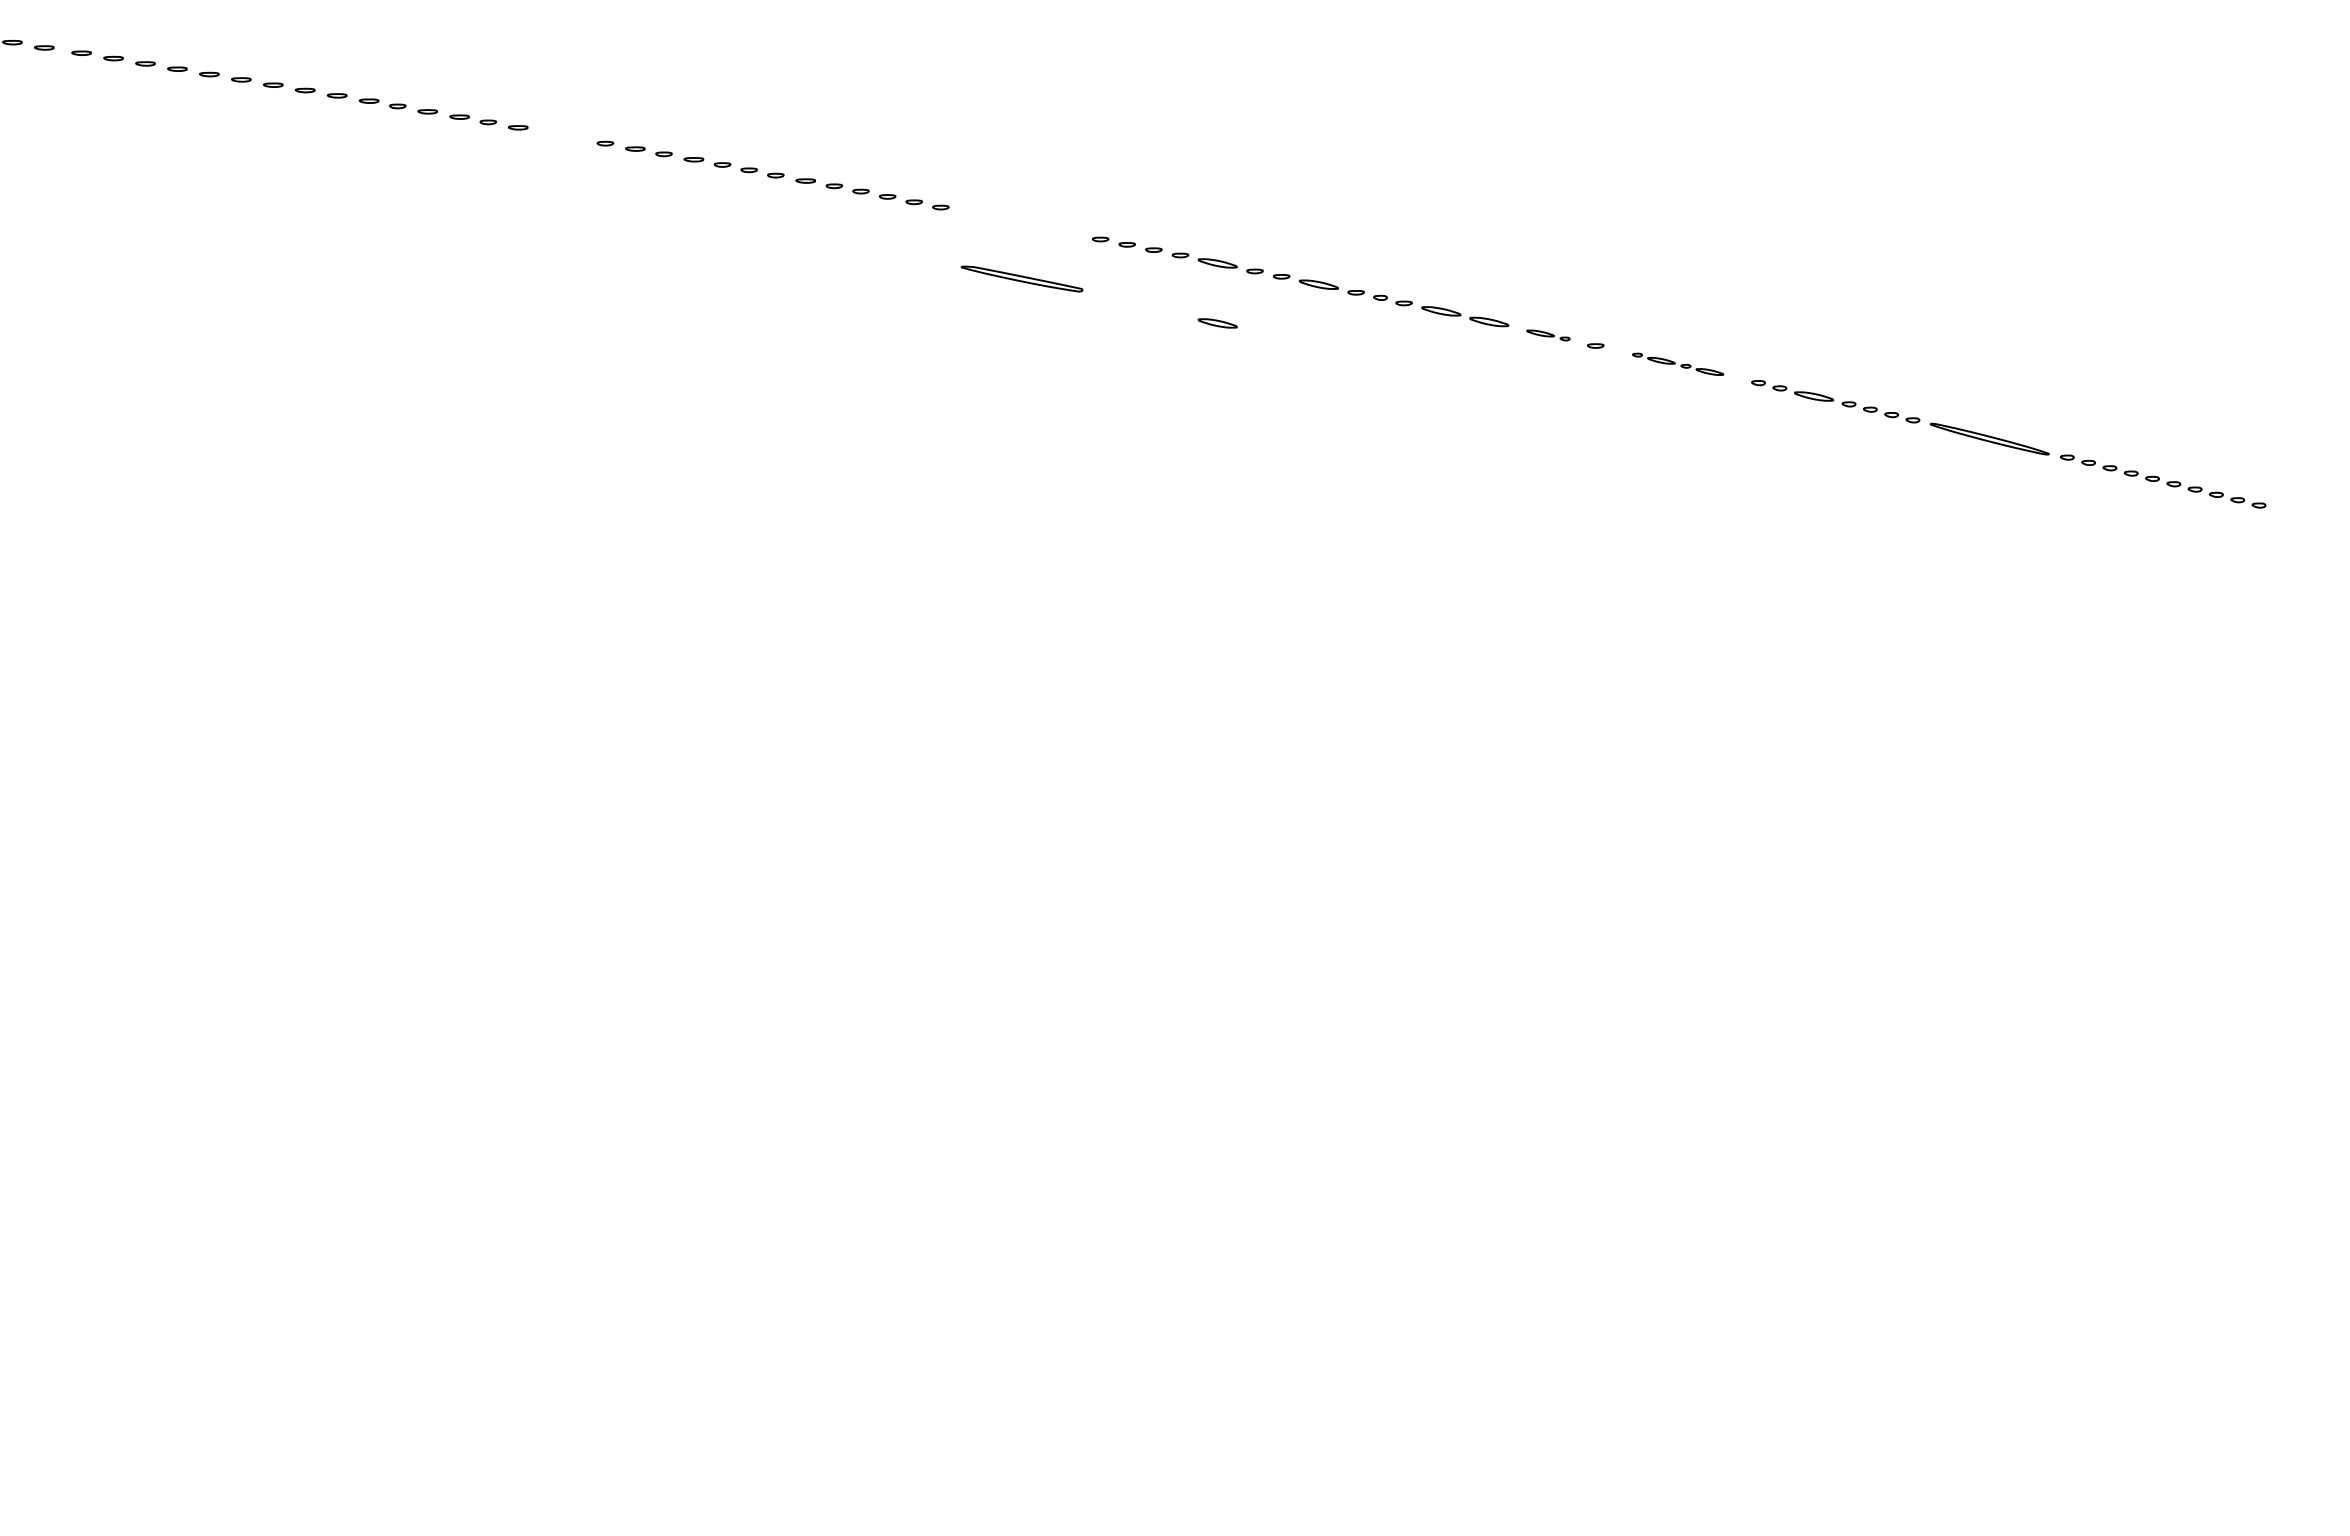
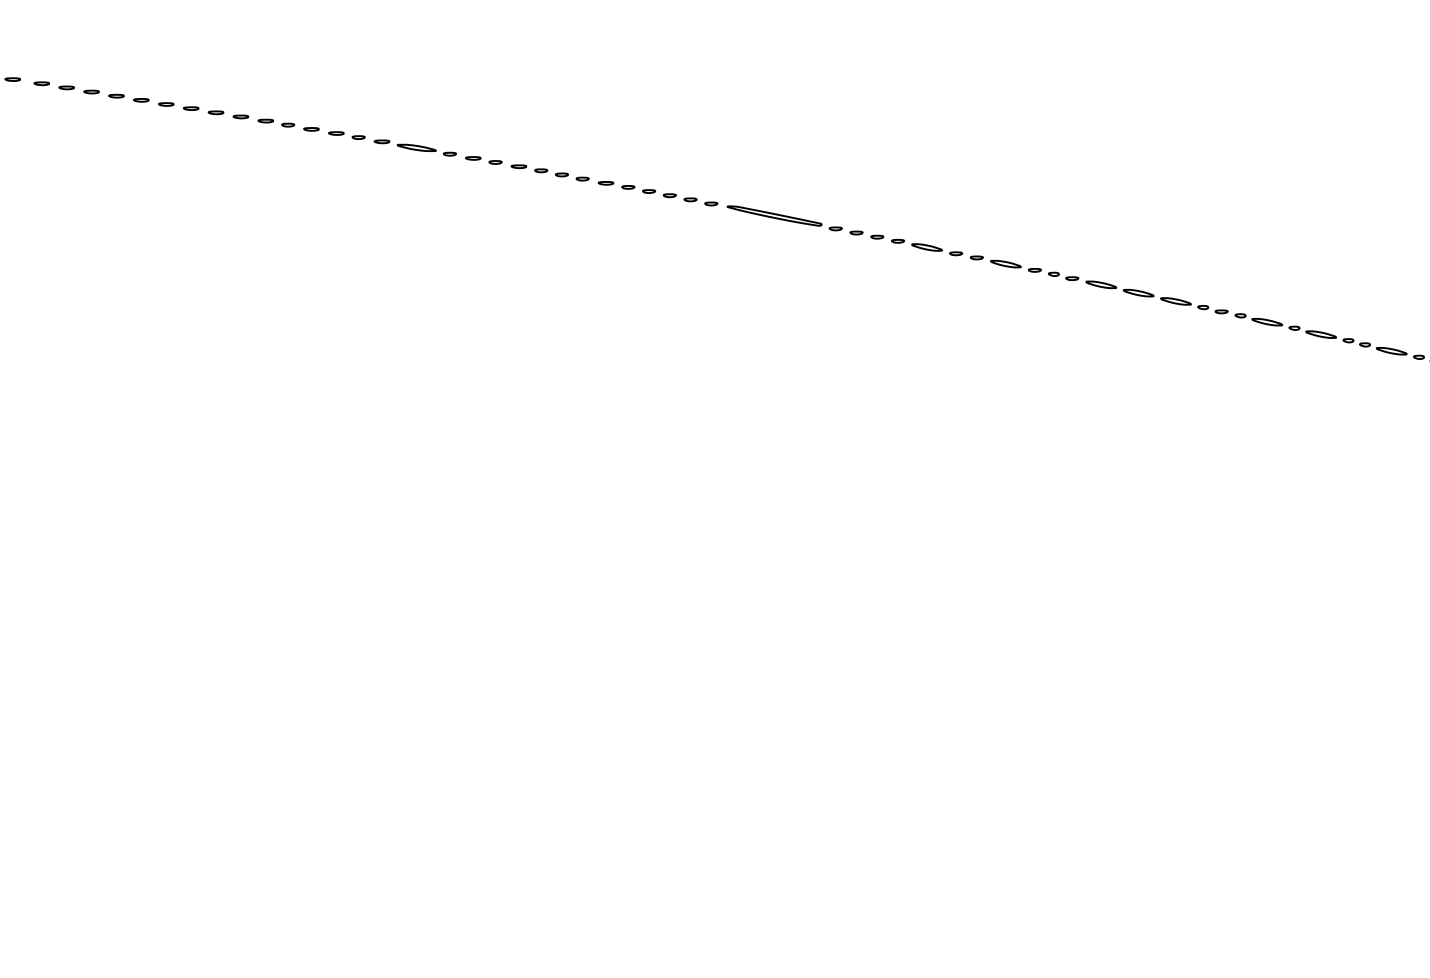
part: (562, 135) -> (416, 147), added
part: (1021, 278) -> (774, 215), moved
part: (1217, 323) -> (926, 294), removed
part: (1548, 335) -> (1184, 303), size x1.43
part: (1677, 364) -> (1285, 326), size x1.43

